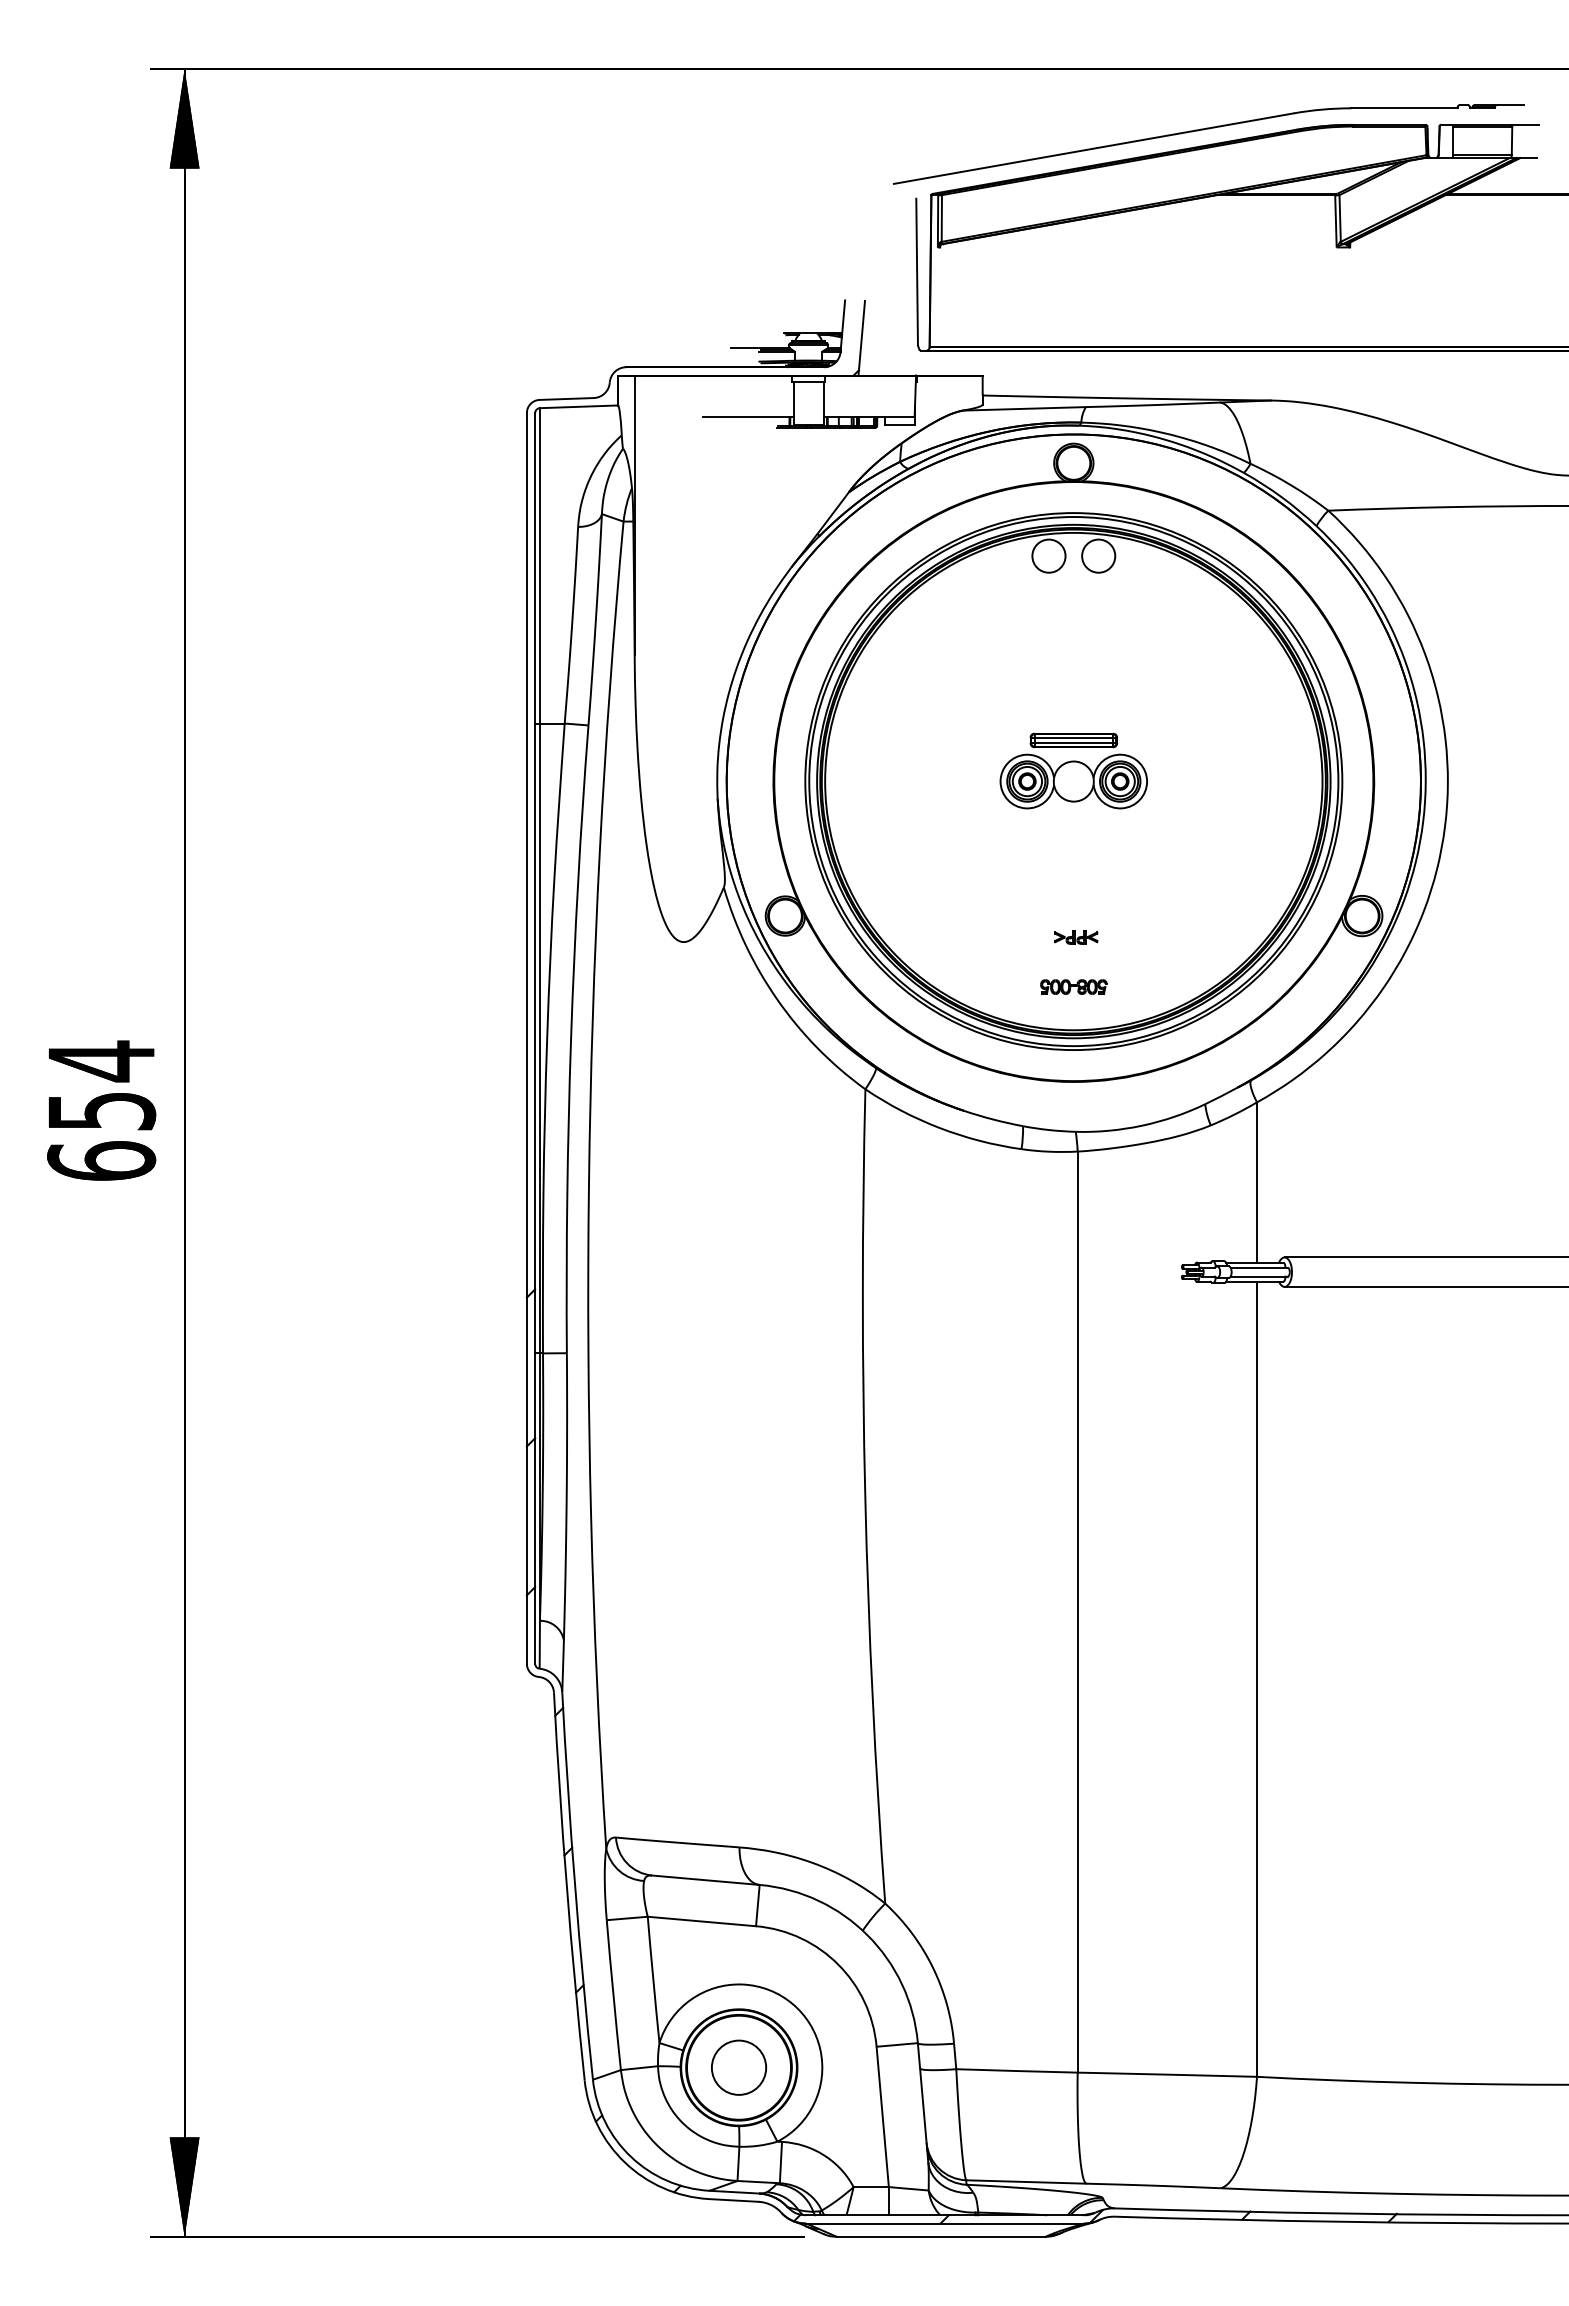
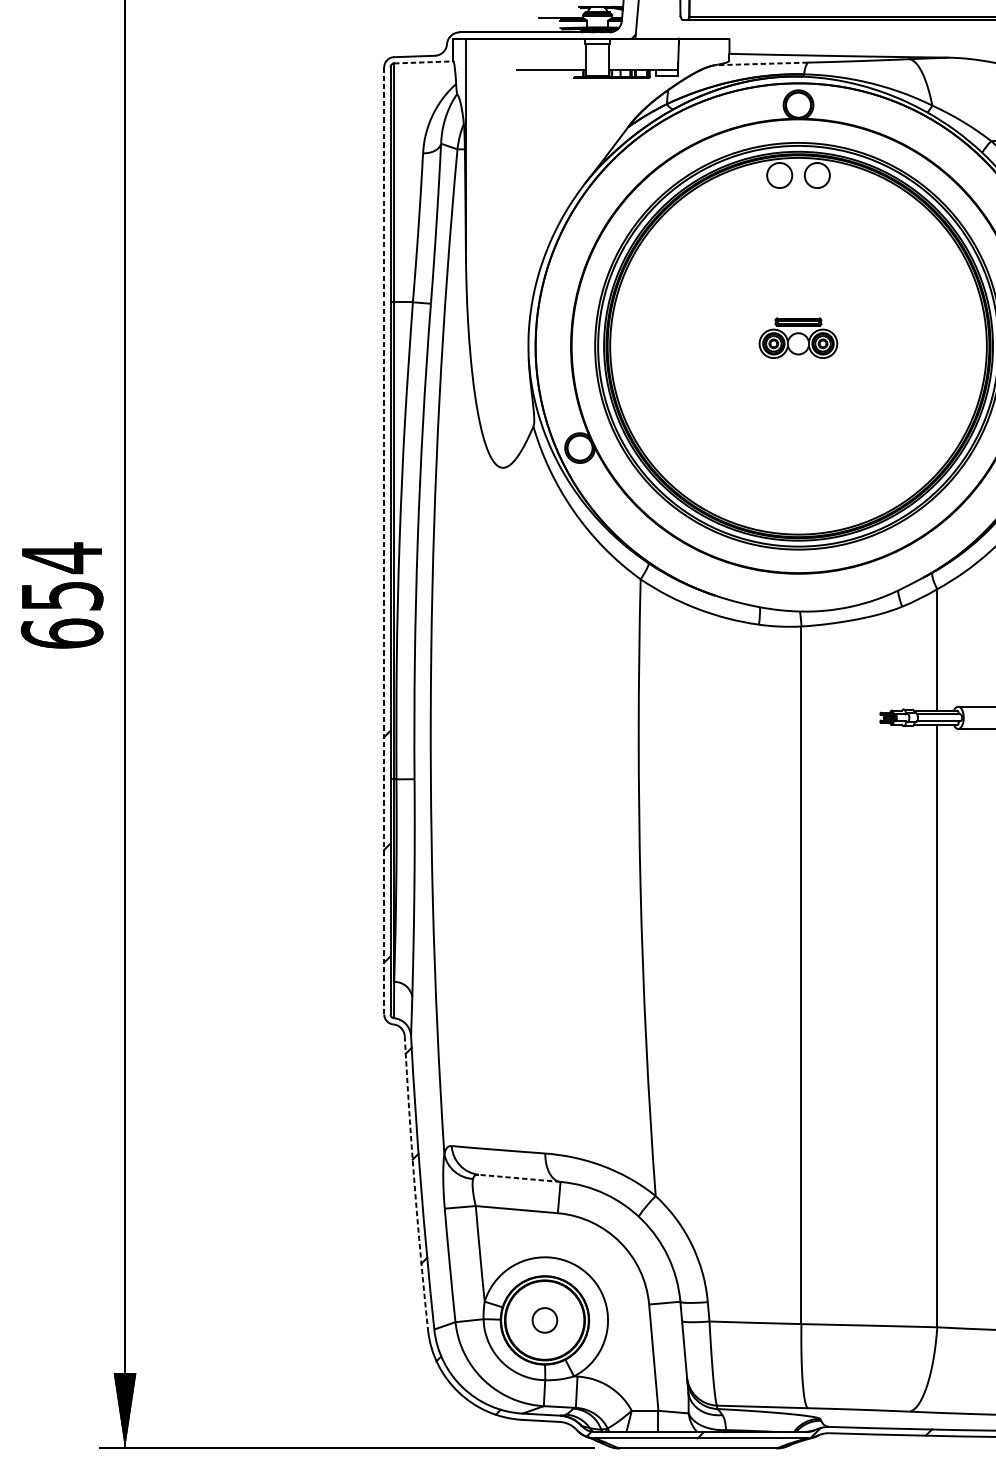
line: (579, 406) -> (424, 62), solid -> dashed
line: (1024, 408) -> (761, 63), solid -> dashed
part: (1073, 770) -> (798, 337), size x0.7
part: (1076, 937) -> (800, 464), removed
part: (1073, 986) -> (798, 501), removed
line: (526, 1038) -> (383, 540), solid -> dashed
line: (705, 1880) -> (519, 1178), solid -> dashed
arc: (566, 1886) -> (414, 1183), solid -> dashed
circle: (738, 2067) -> (544, 1320), size x0.6

